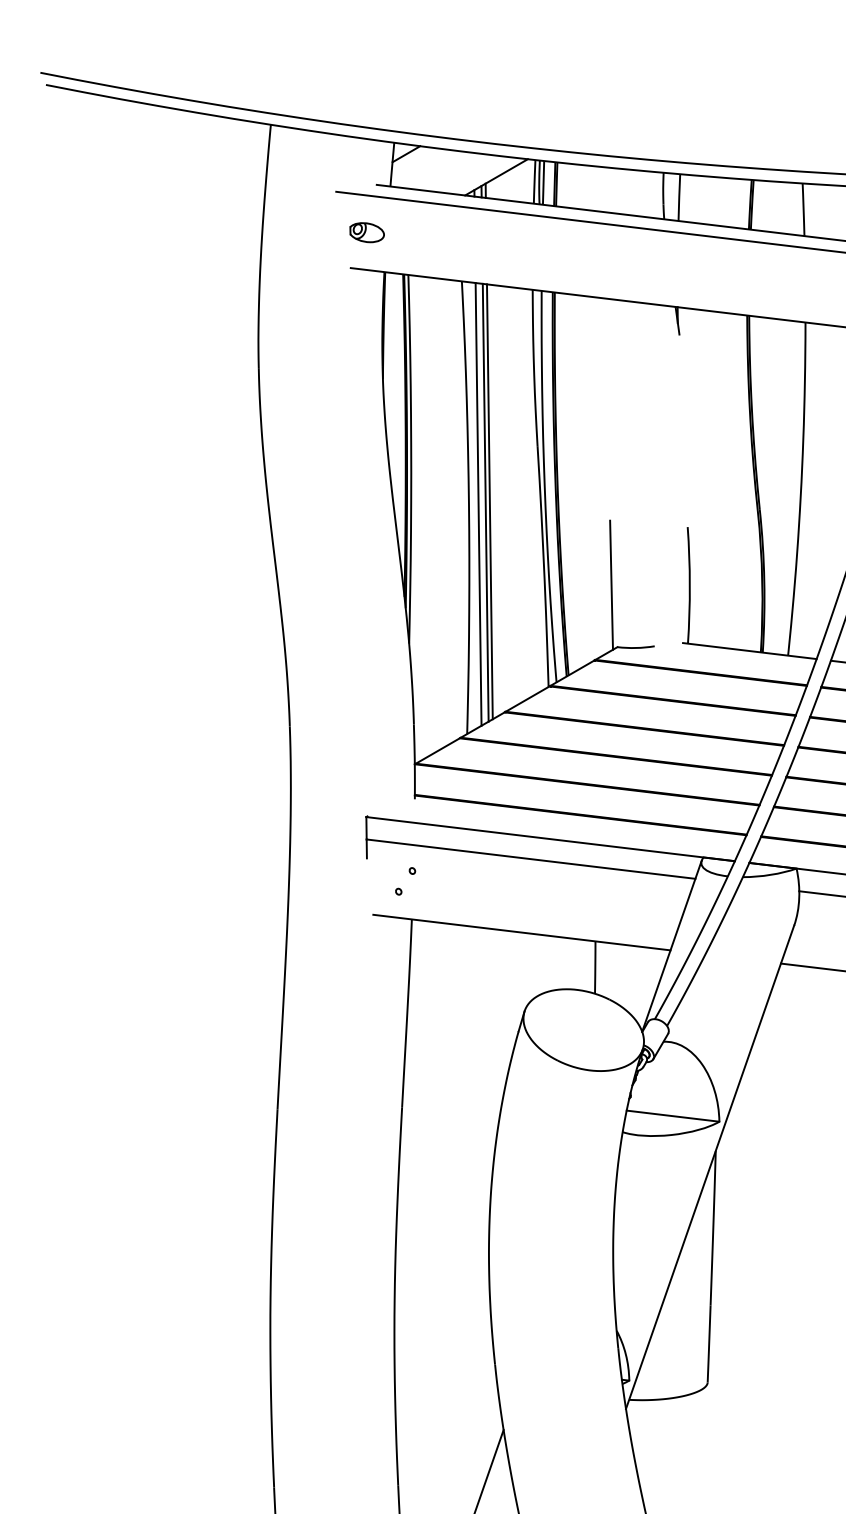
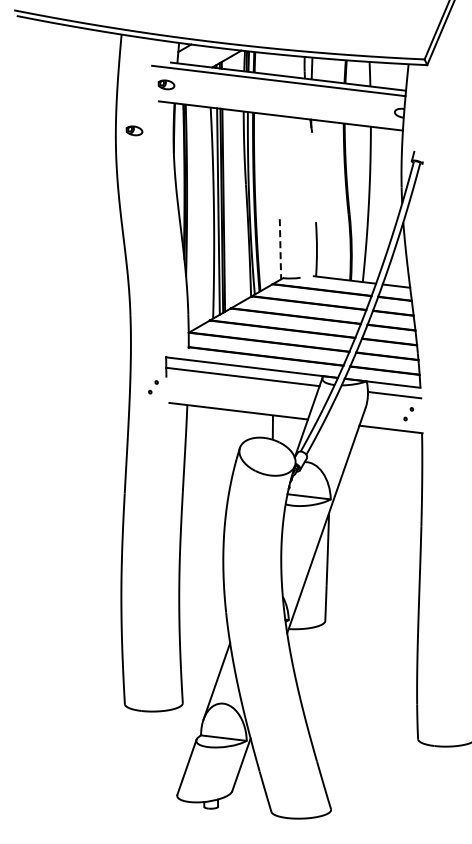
part: (298, 330) -> (134, 130), added
line: (611, 585) -> (280, 249), solid -> dashed
part: (405, 881) -> (153, 387), moved

